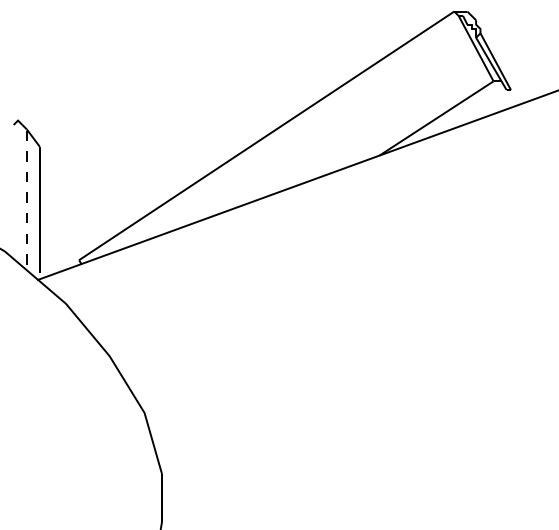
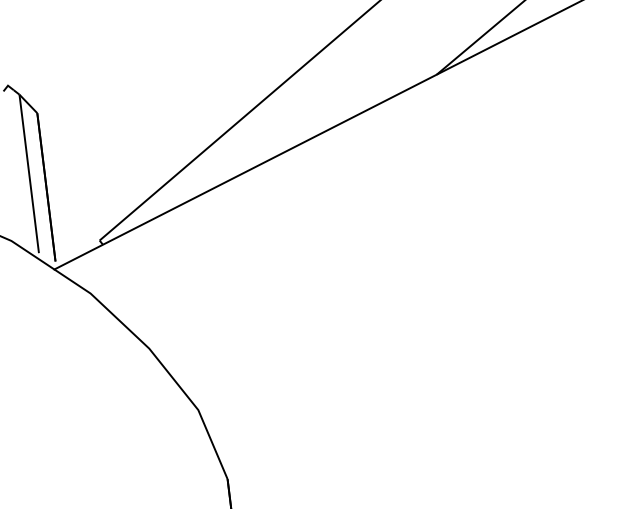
line: (26, 196) -> (28, 173), dashed -> solid

